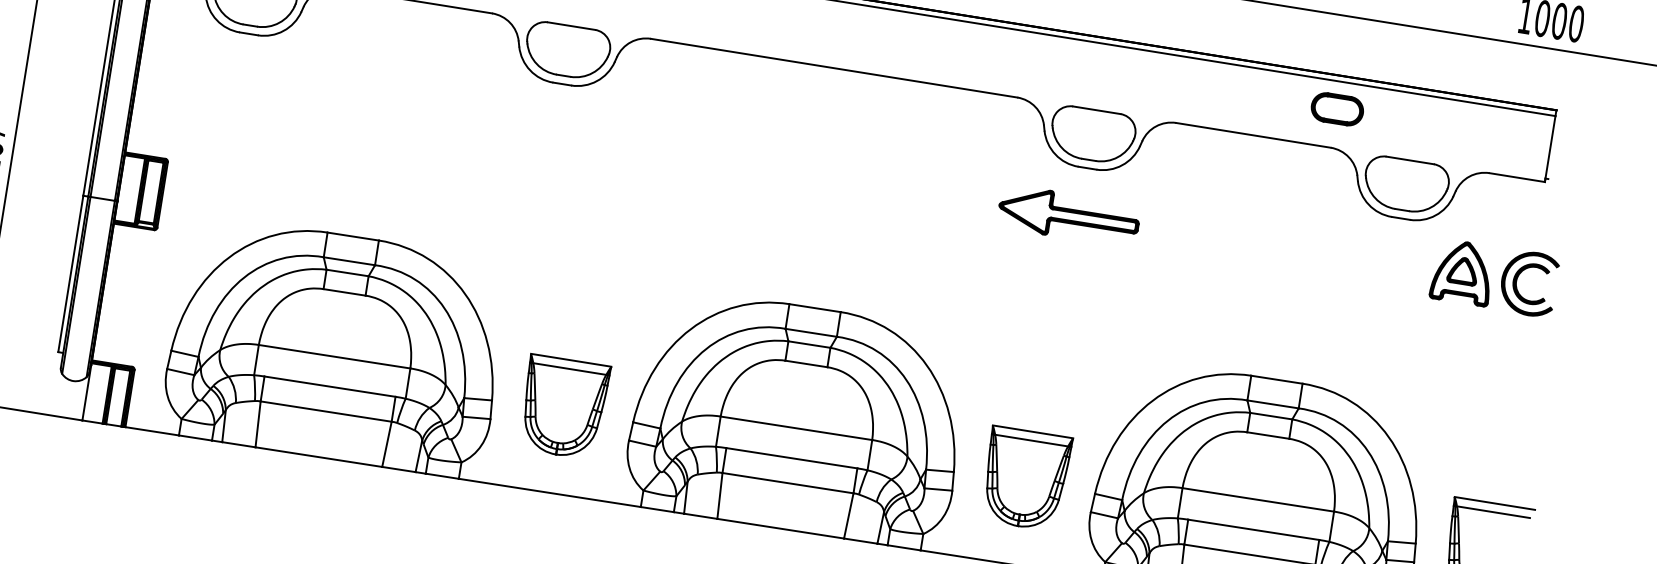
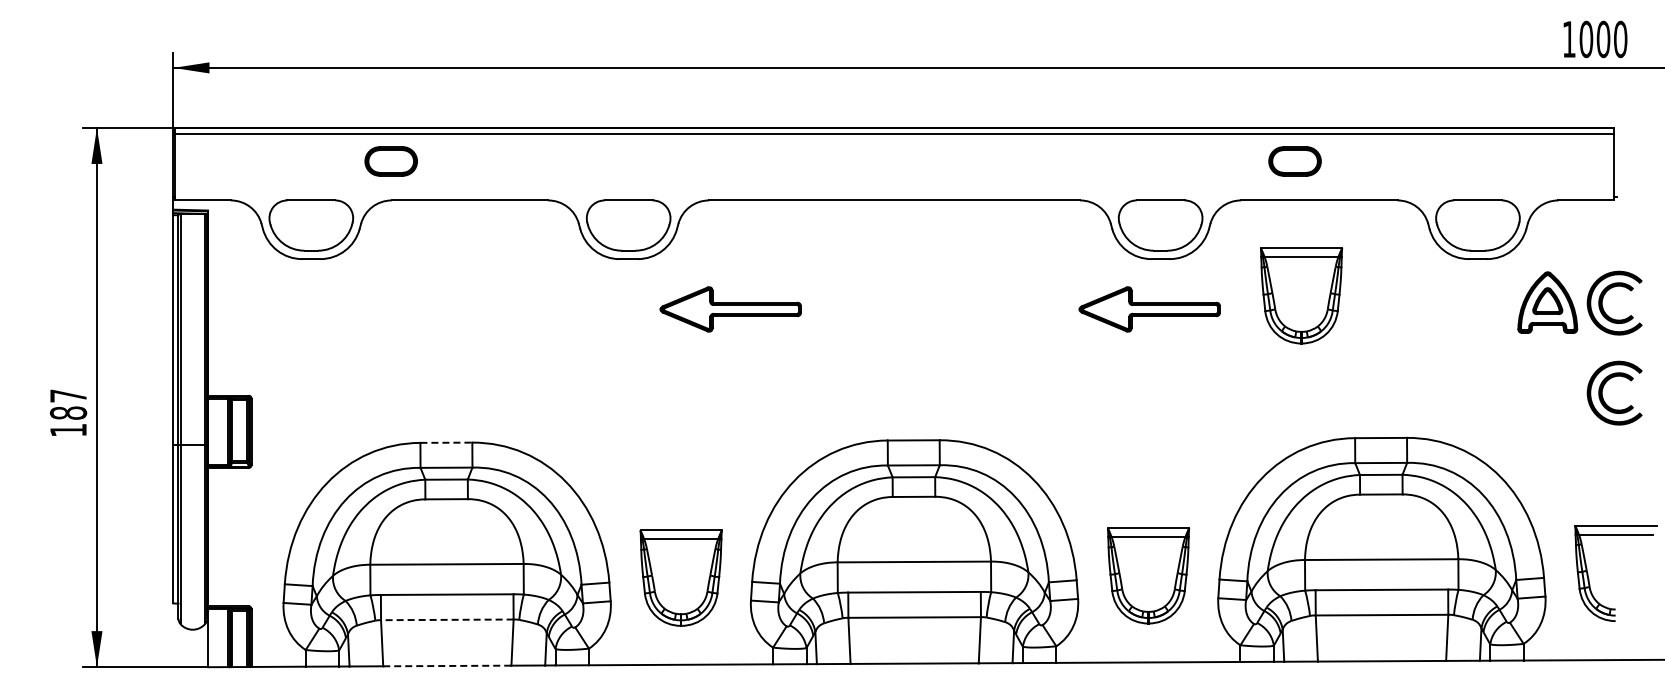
part: (1336, 109) -> (1294, 161), moved
part: (654, 149) -> (730, 309), added
part: (1220, 226) -> (1301, 295), added
line: (353, 236) -> (446, 442), solid -> dashed
part: (1504, 366) -> (1603, 389), added
line: (325, 411) -> (446, 619), solid -> dashed
line: (319, 456) -> (447, 665), solid -> dashed

